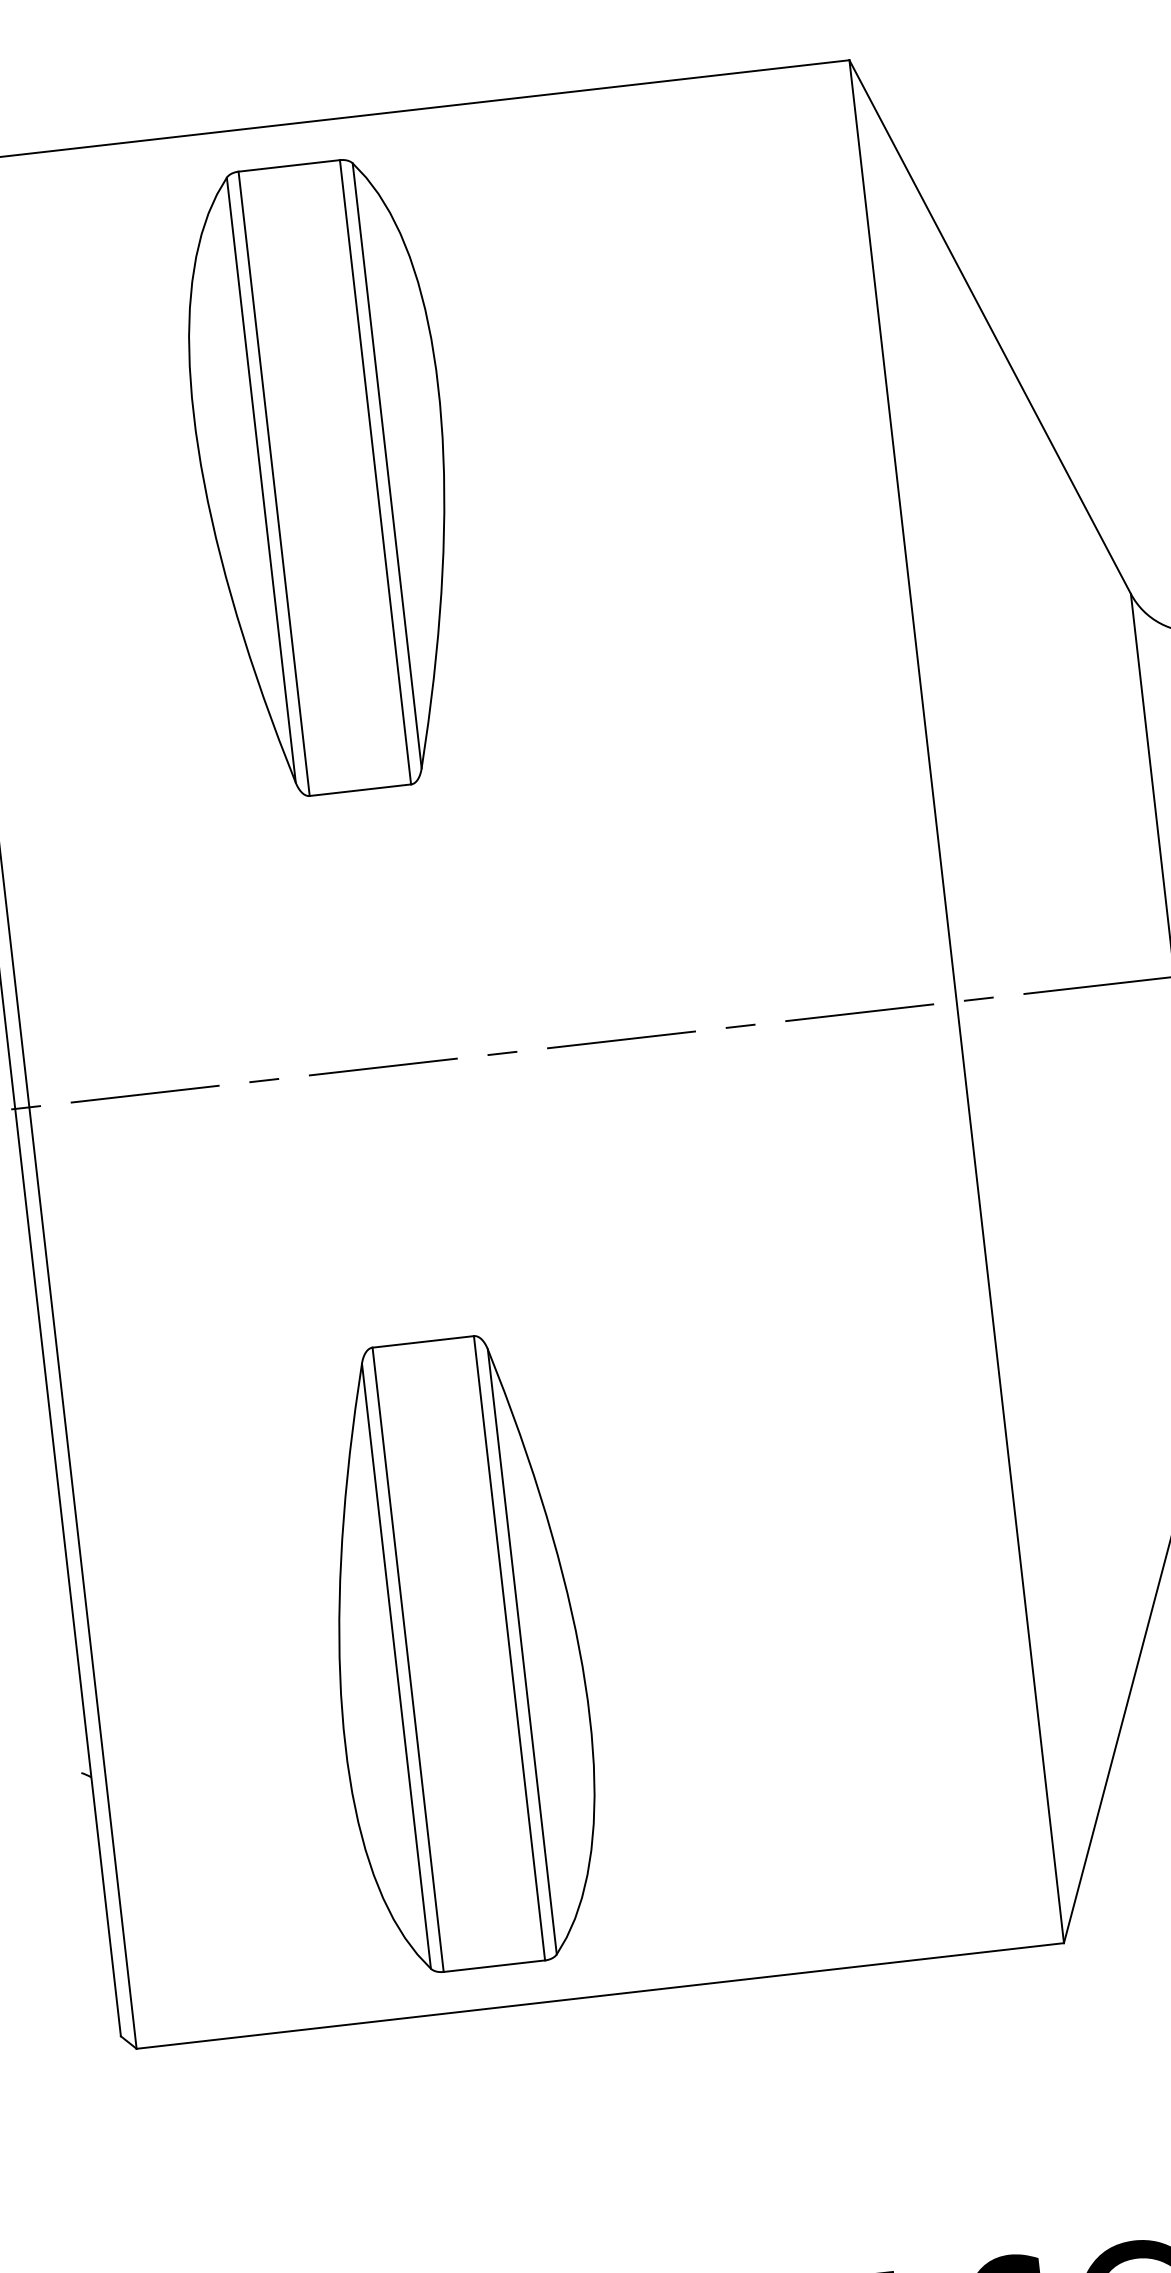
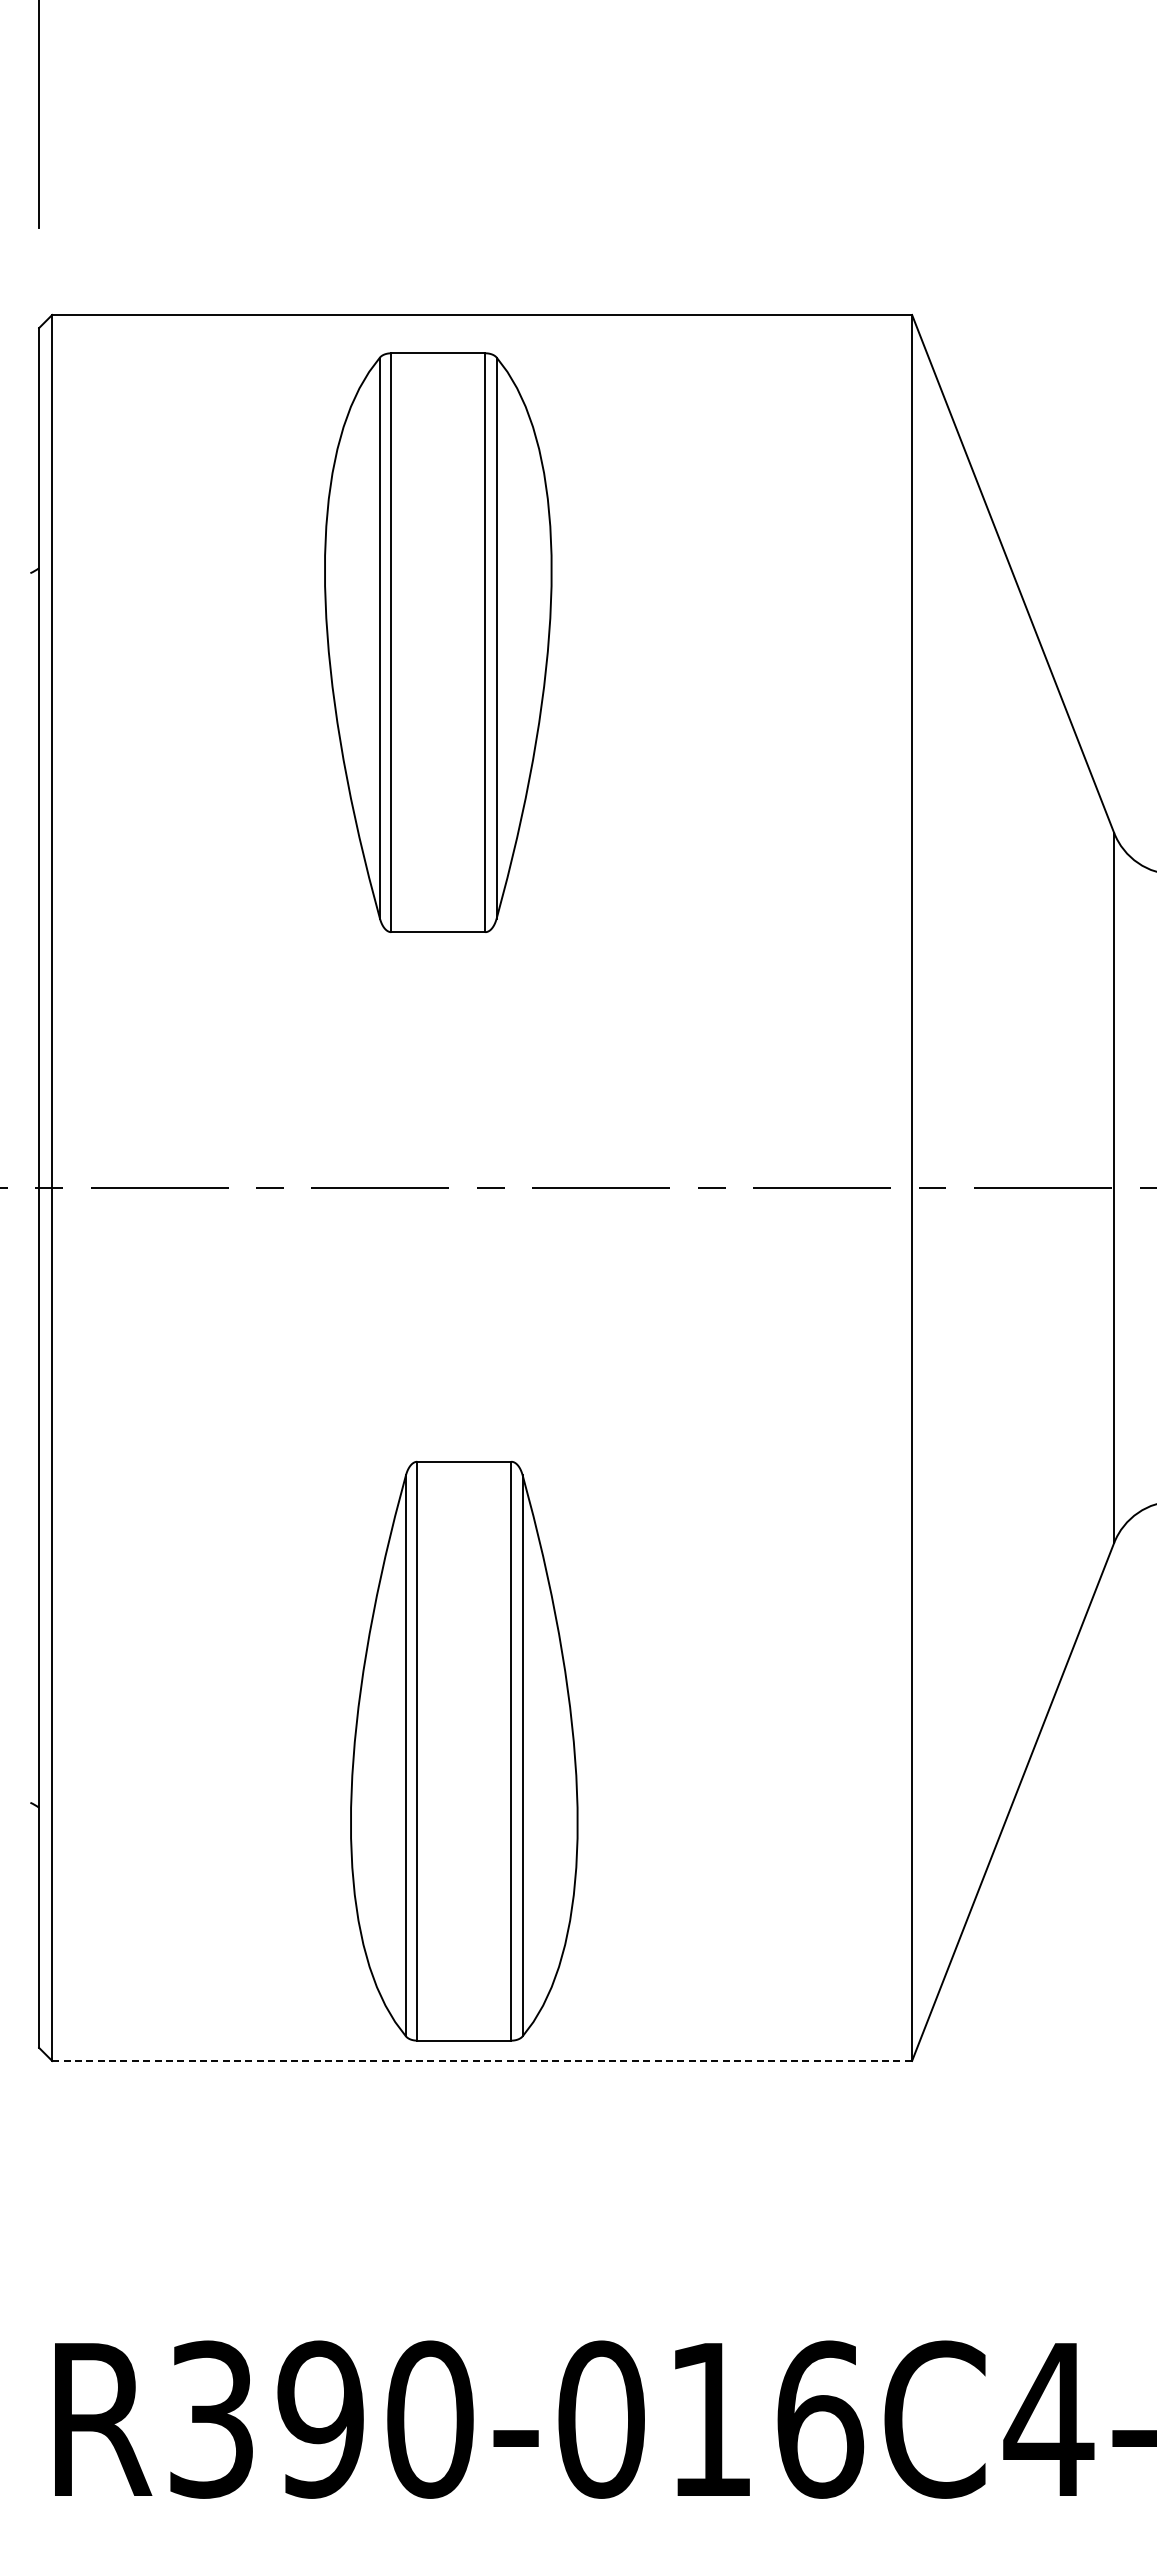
part: (324, 477) -> (438, 642), moved
part: (458, 1653) -> (464, 1750), moved
line: (600, 1995) -> (482, 2060), solid -> dashed

